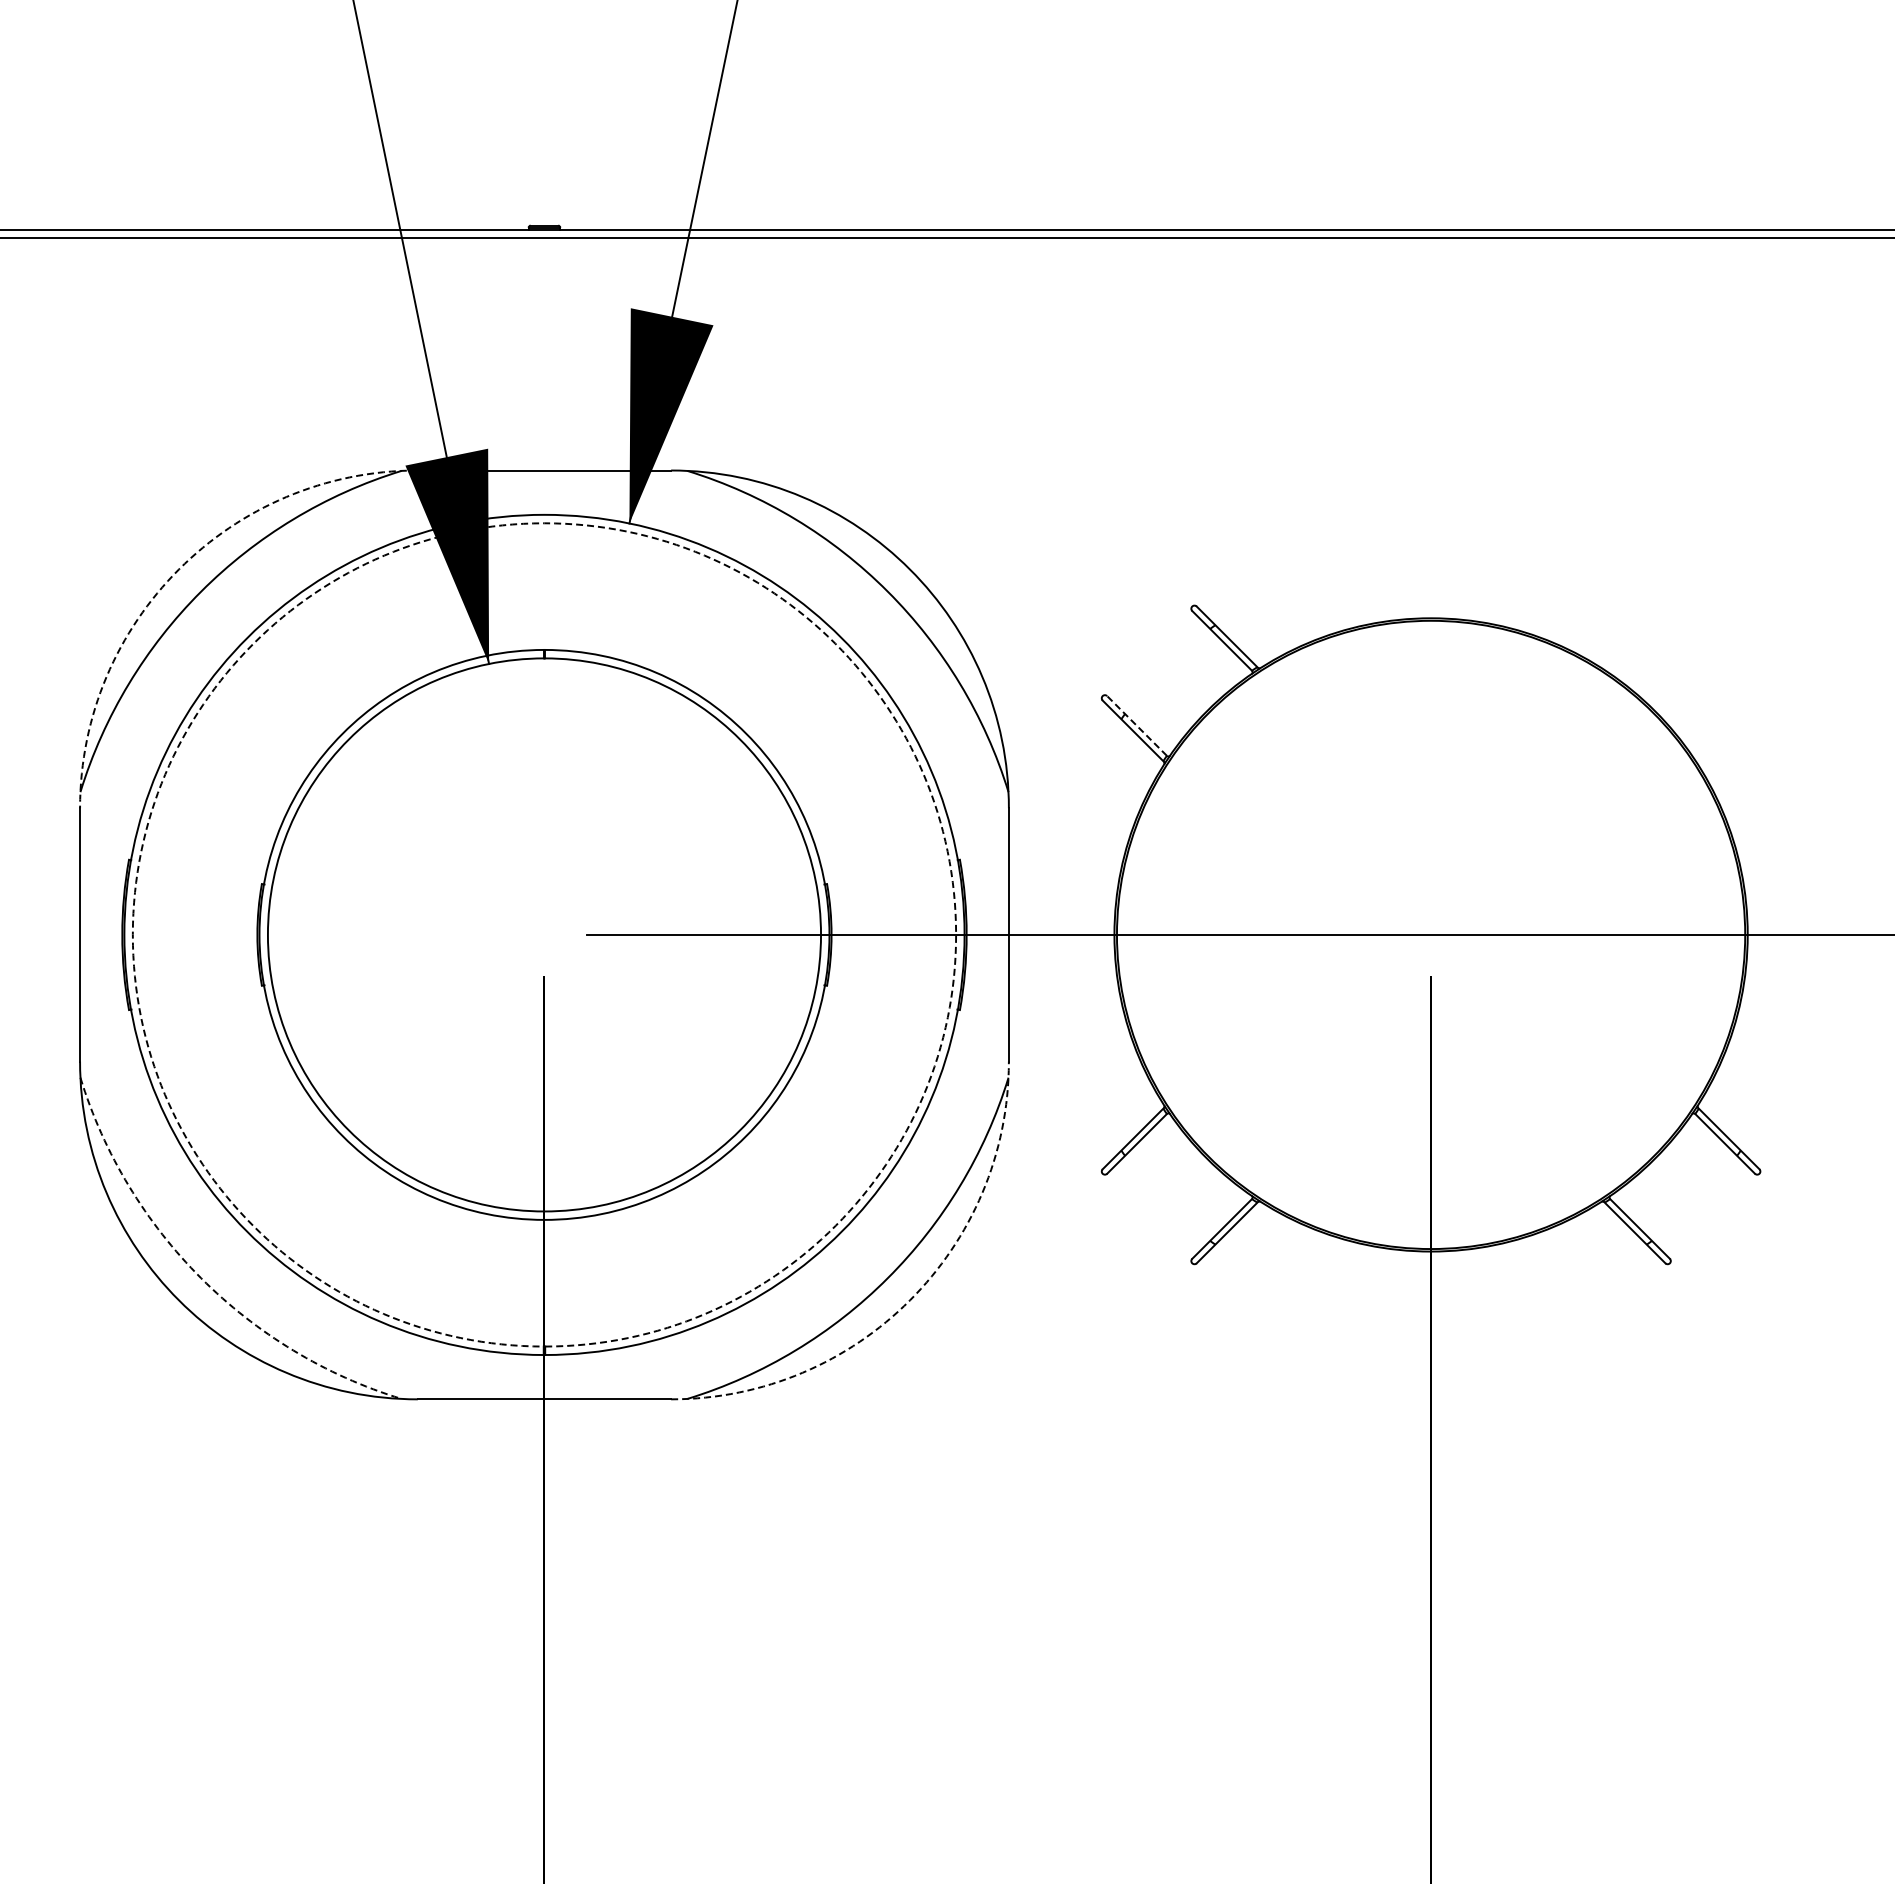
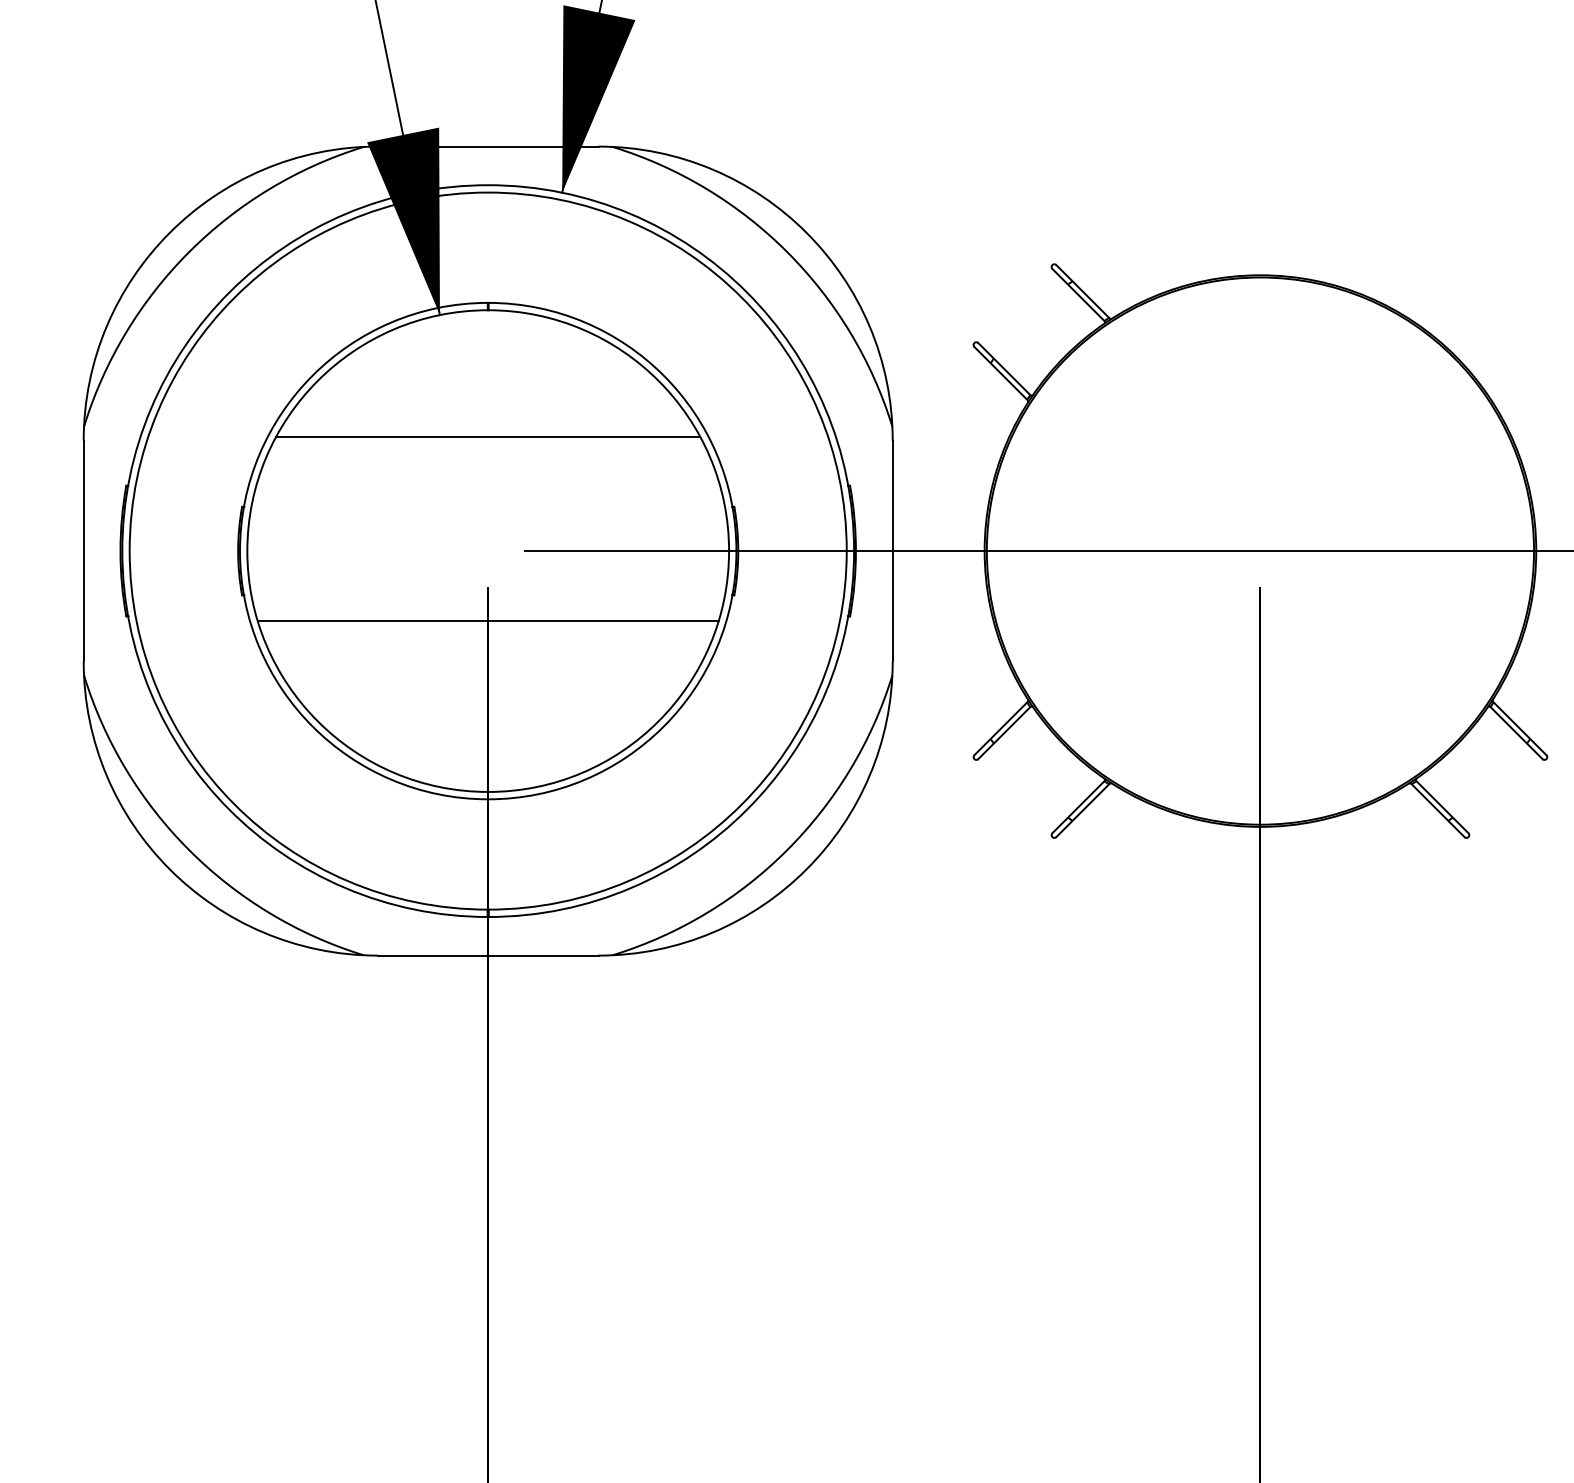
arc: (544, 523) -> (488, 192), dashed -> solid
arc: (179, 569) -> (170, 232), dashed -> solid
line: (1136, 725) -> (1003, 368), dashed -> solid
line: (544, 804) -> (488, 437), added
line: (544, 1015) -> (488, 621), added
arc: (201, 1278) -> (189, 850), dashed -> solid
arc: (909, 1300) -> (806, 869), dashed -> solid

